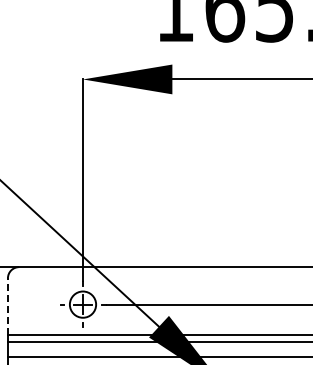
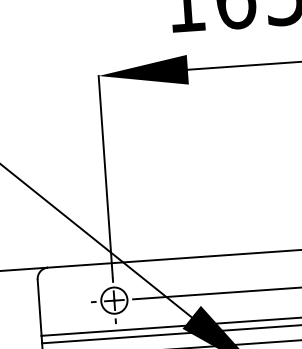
line: (7, 306) -> (39, 307), dashed -> solid

